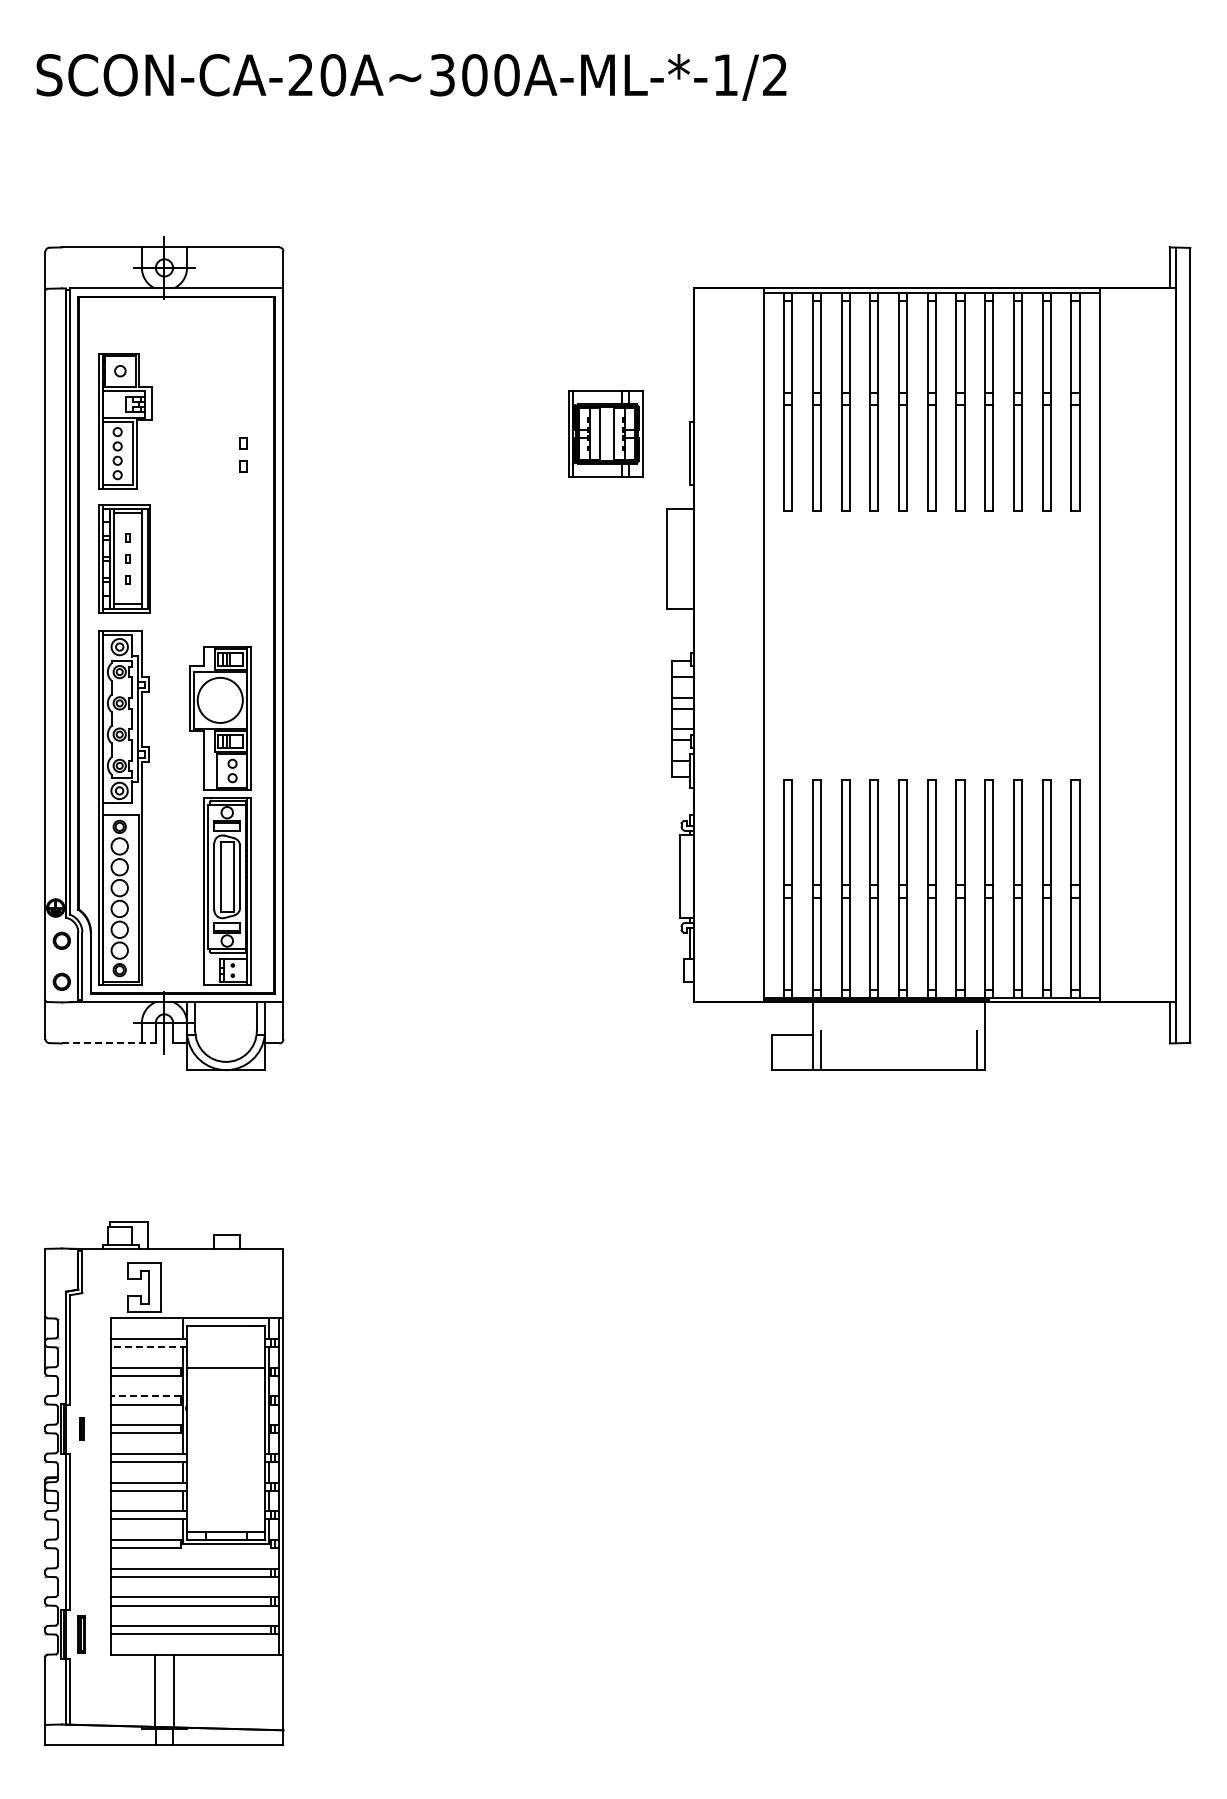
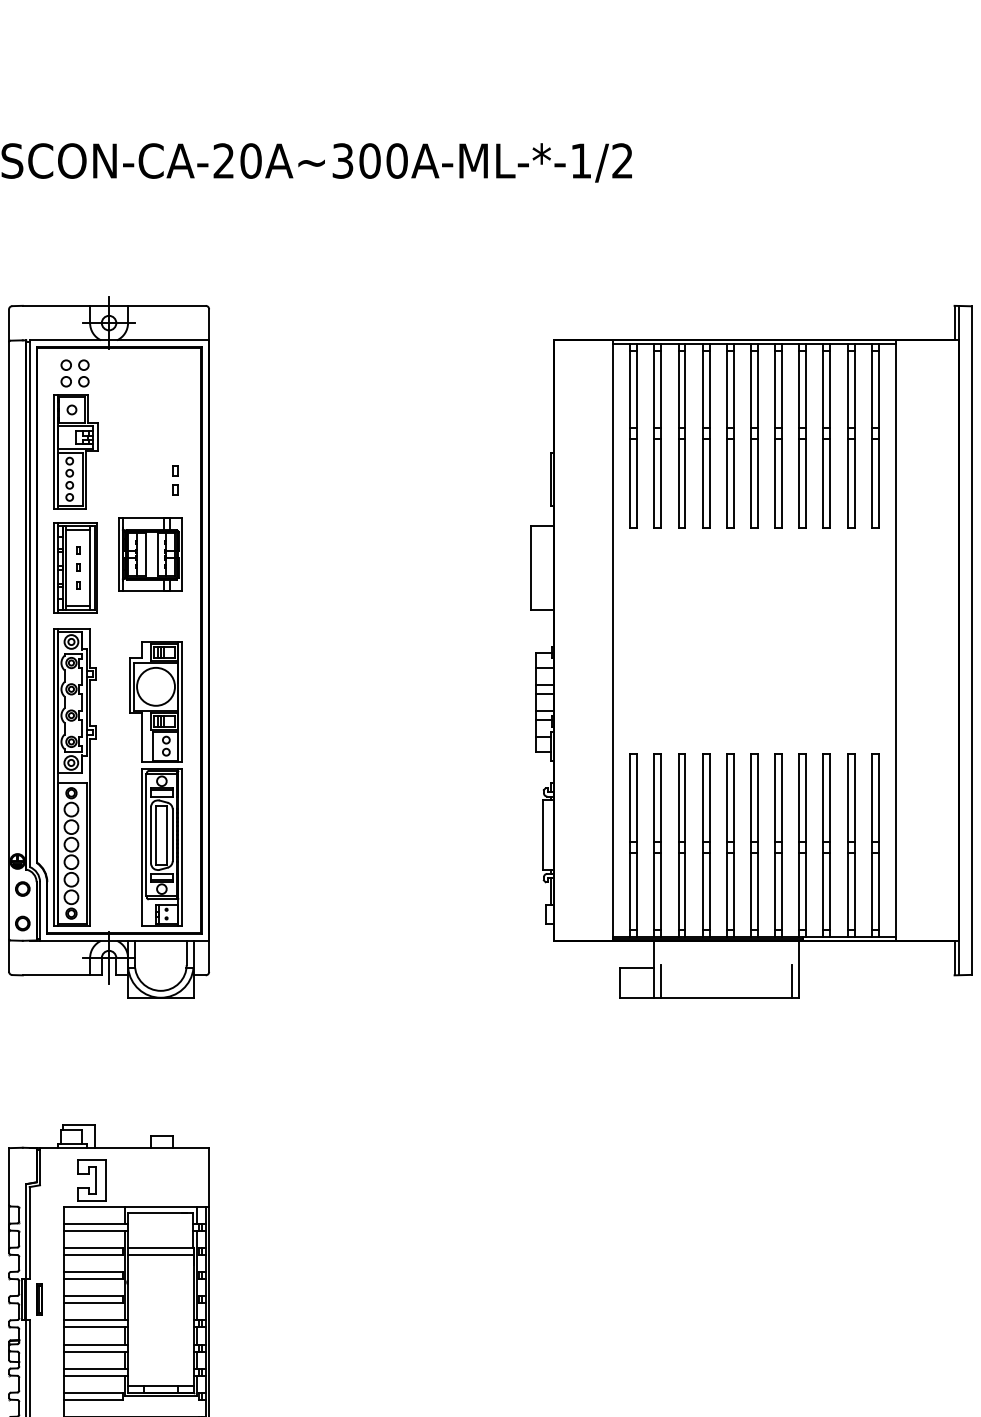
part: (129, 322) -> (79, 369), added
part: (605, 433) -> (150, 554), moved
line: (108, 1043) -> (62, 975), dashed -> solid
line: (148, 1347) -> (95, 1231), dashed -> solid
line: (226, 1375) -> (161, 1254), added
line: (146, 1396) -> (93, 1272), dashed -> solid
part: (81, 1429) -> (39, 1300), size x1.67

